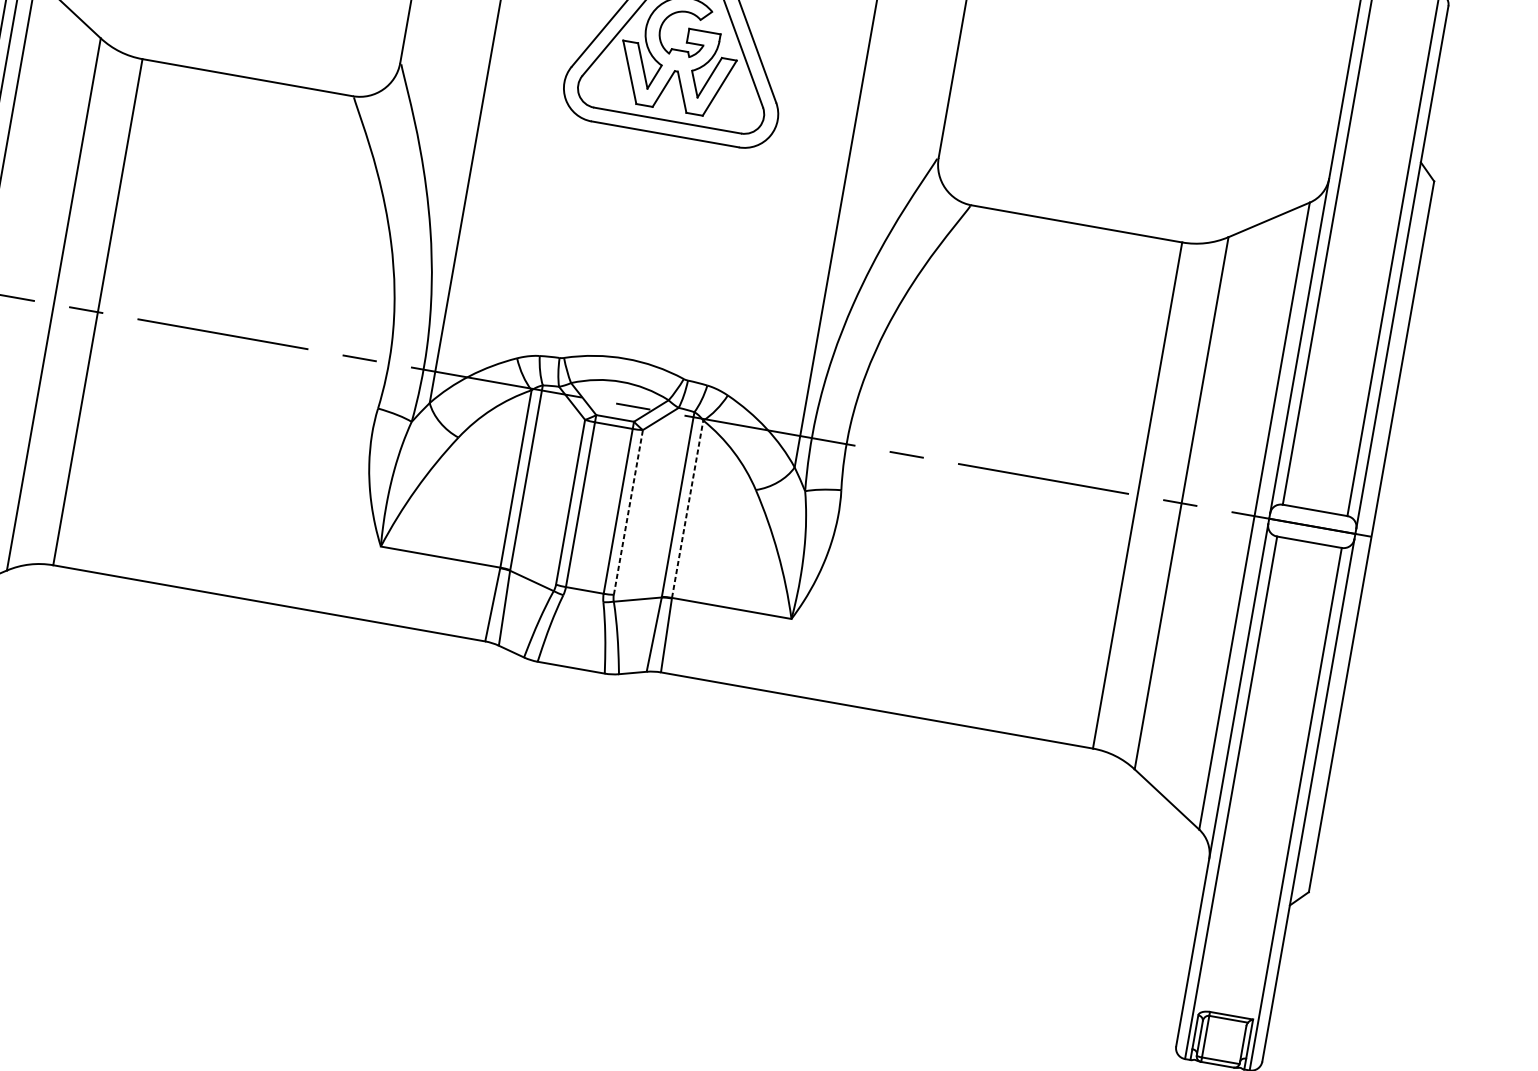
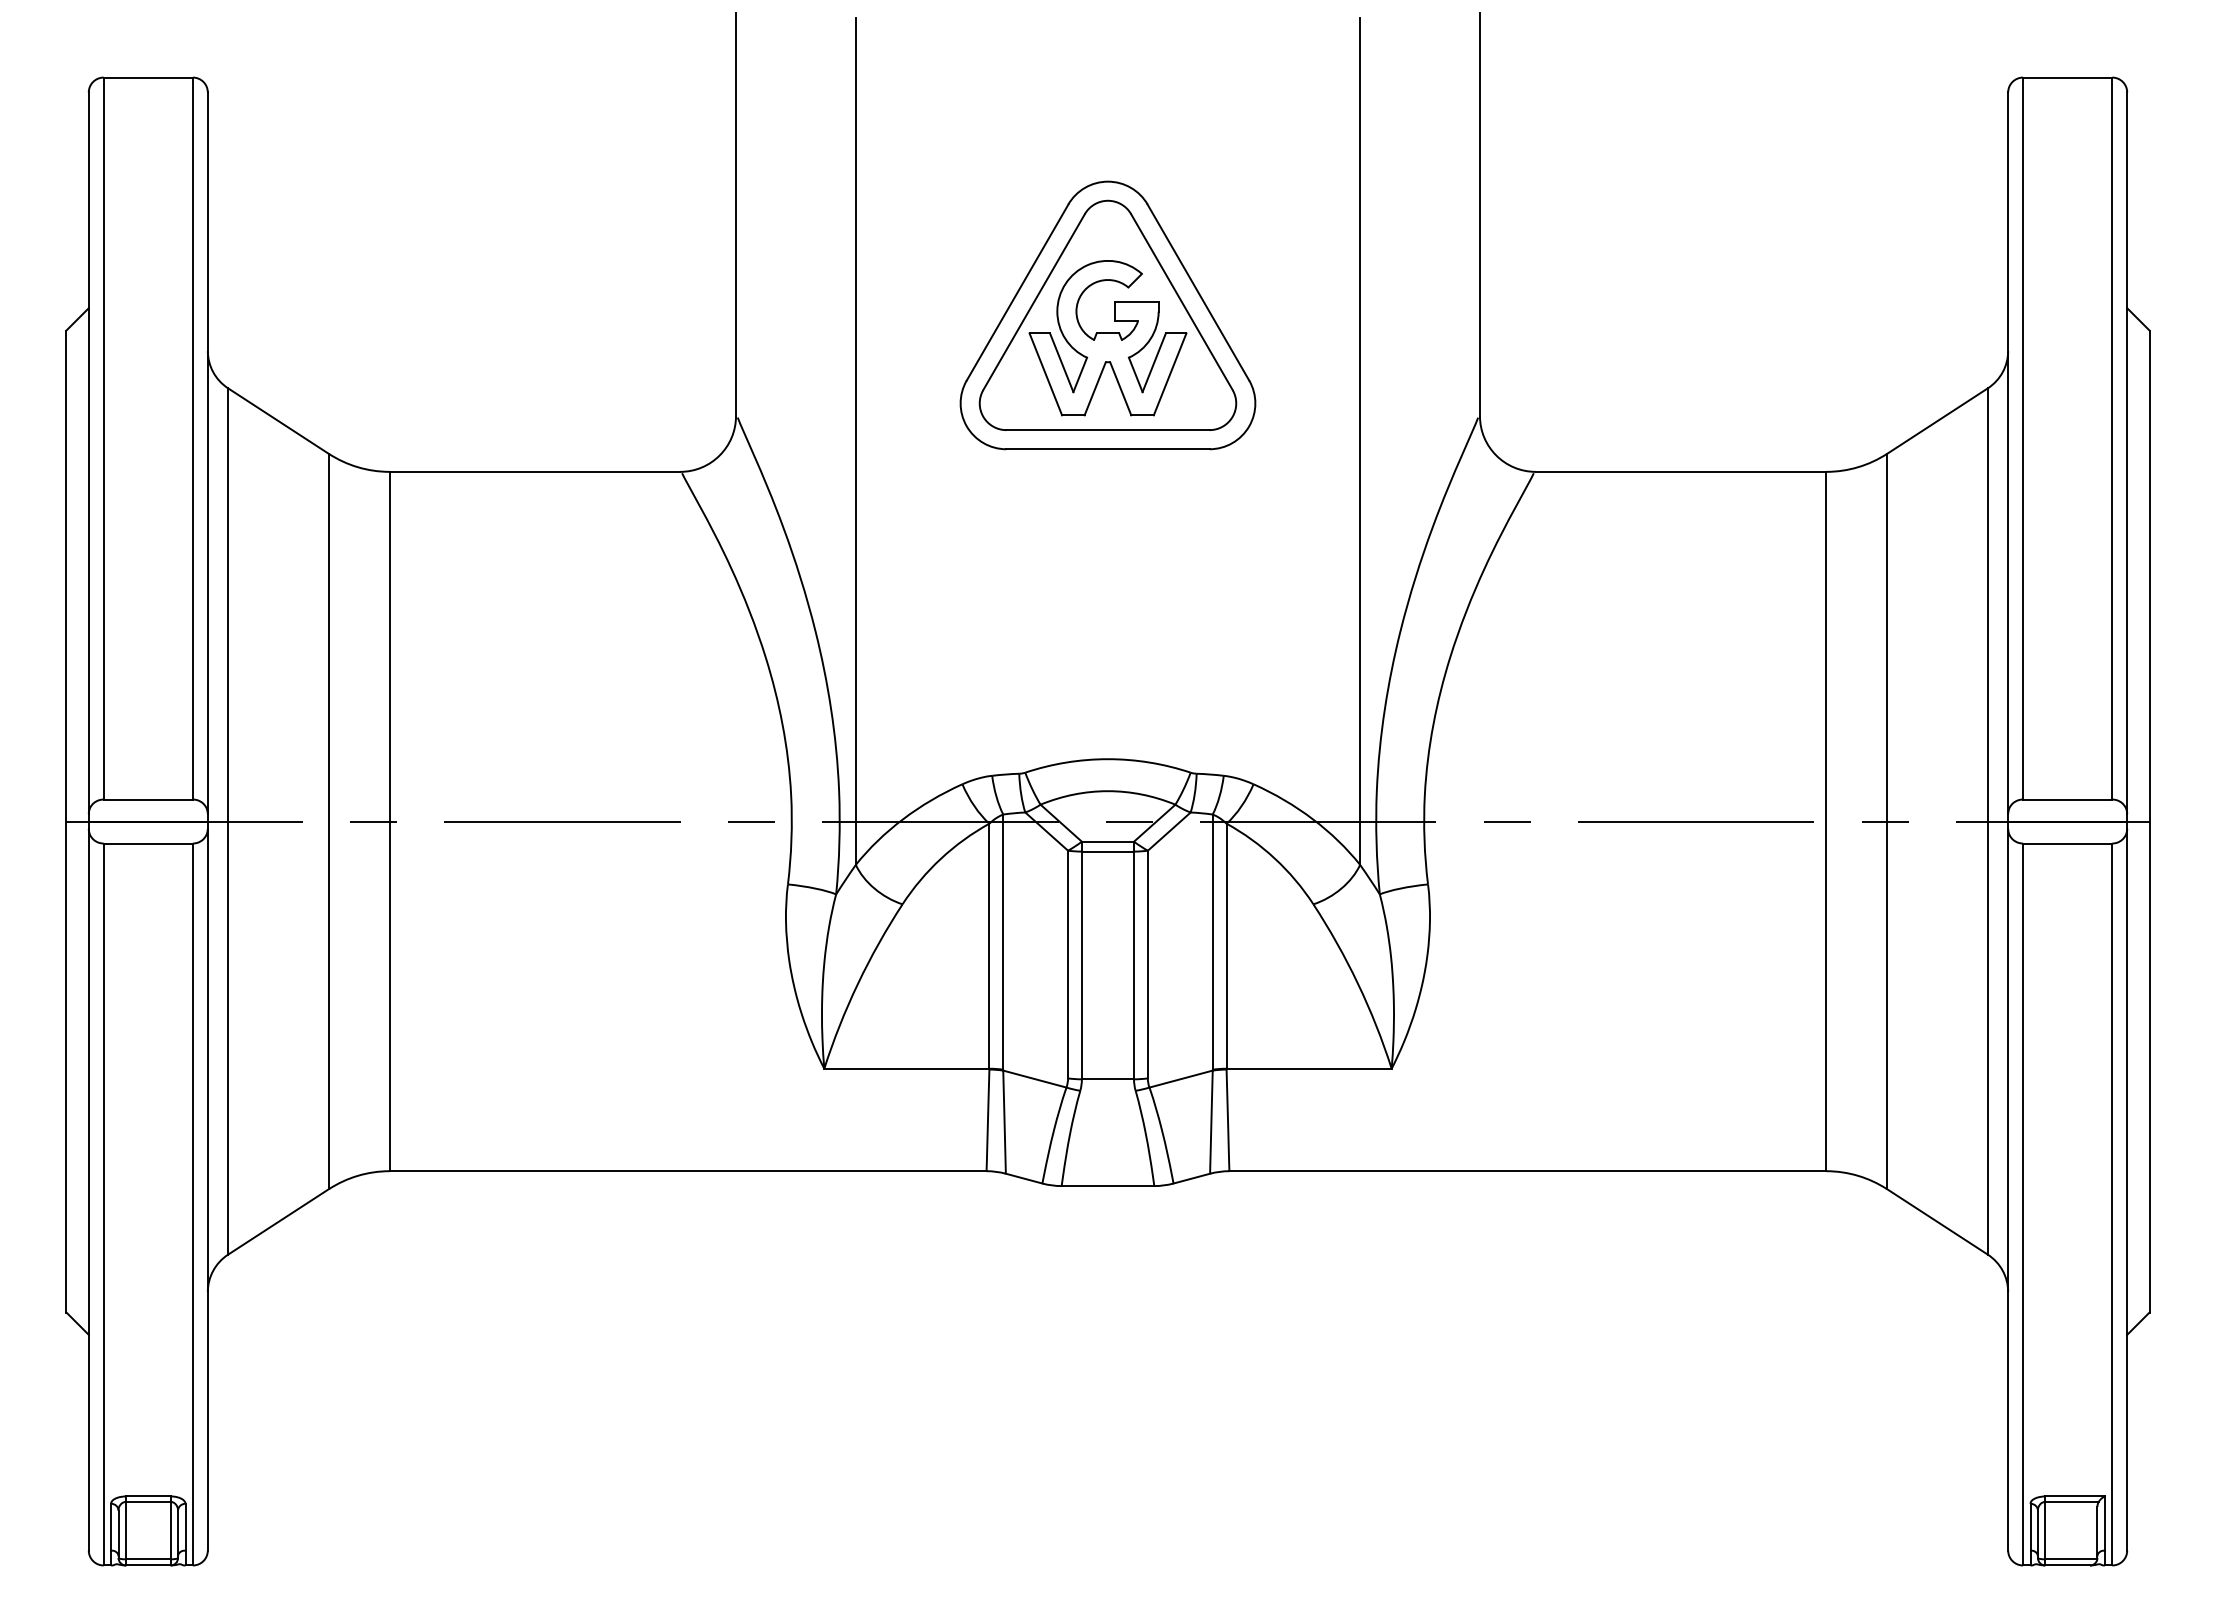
line: (687, 509) -> (1226, 946), dashed -> solid
line: (628, 512) -> (1147, 964), dashed -> solid

